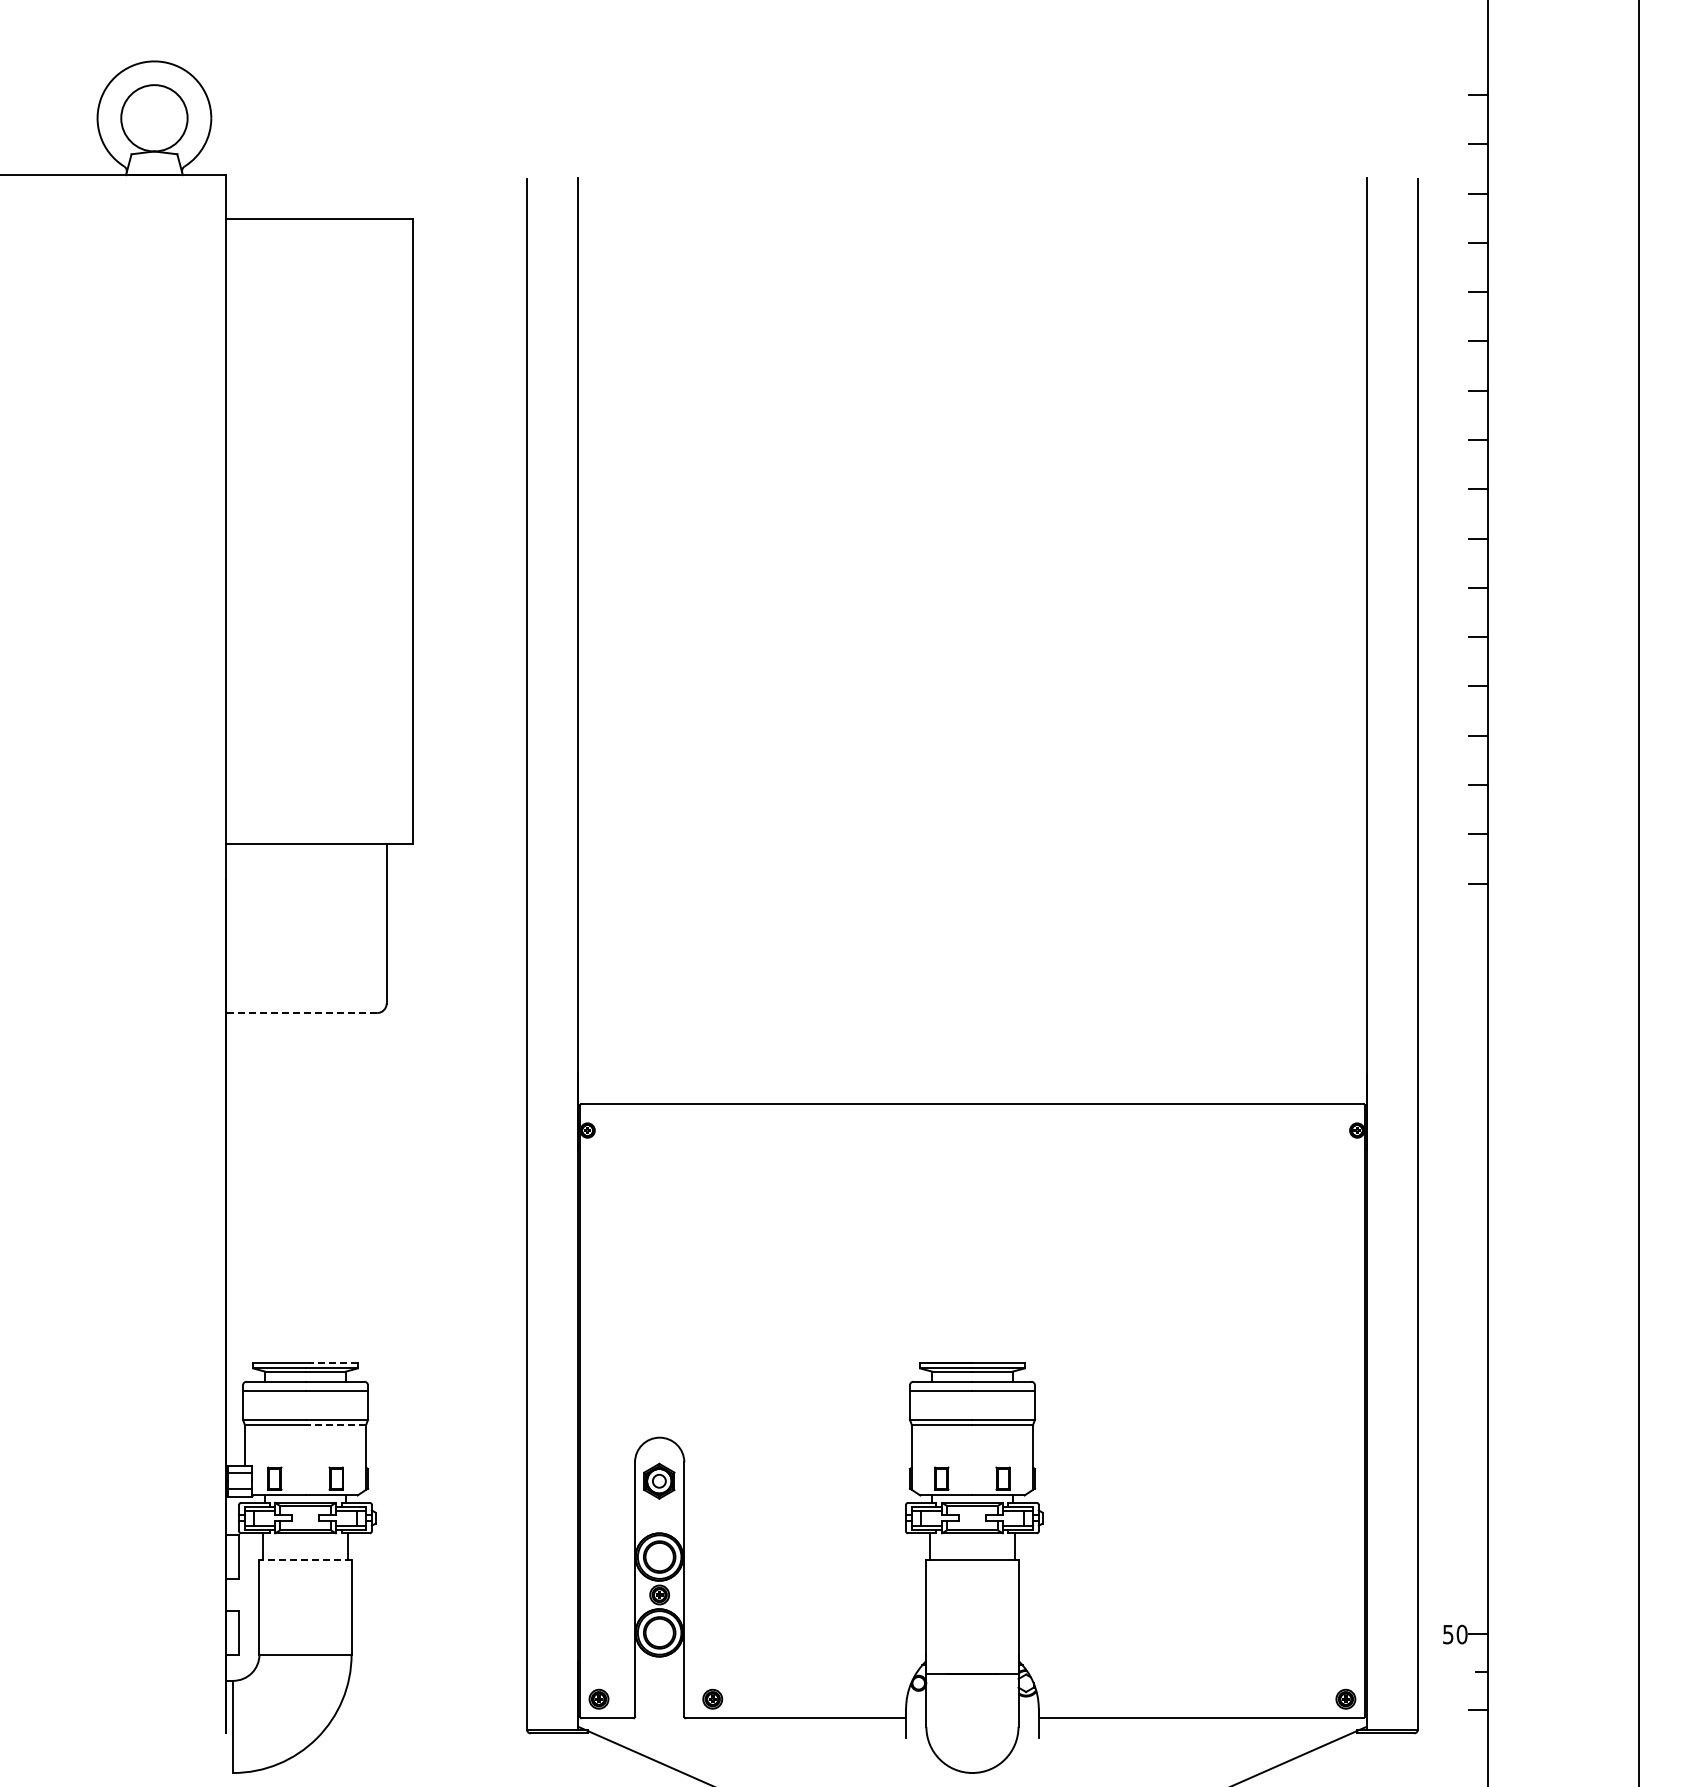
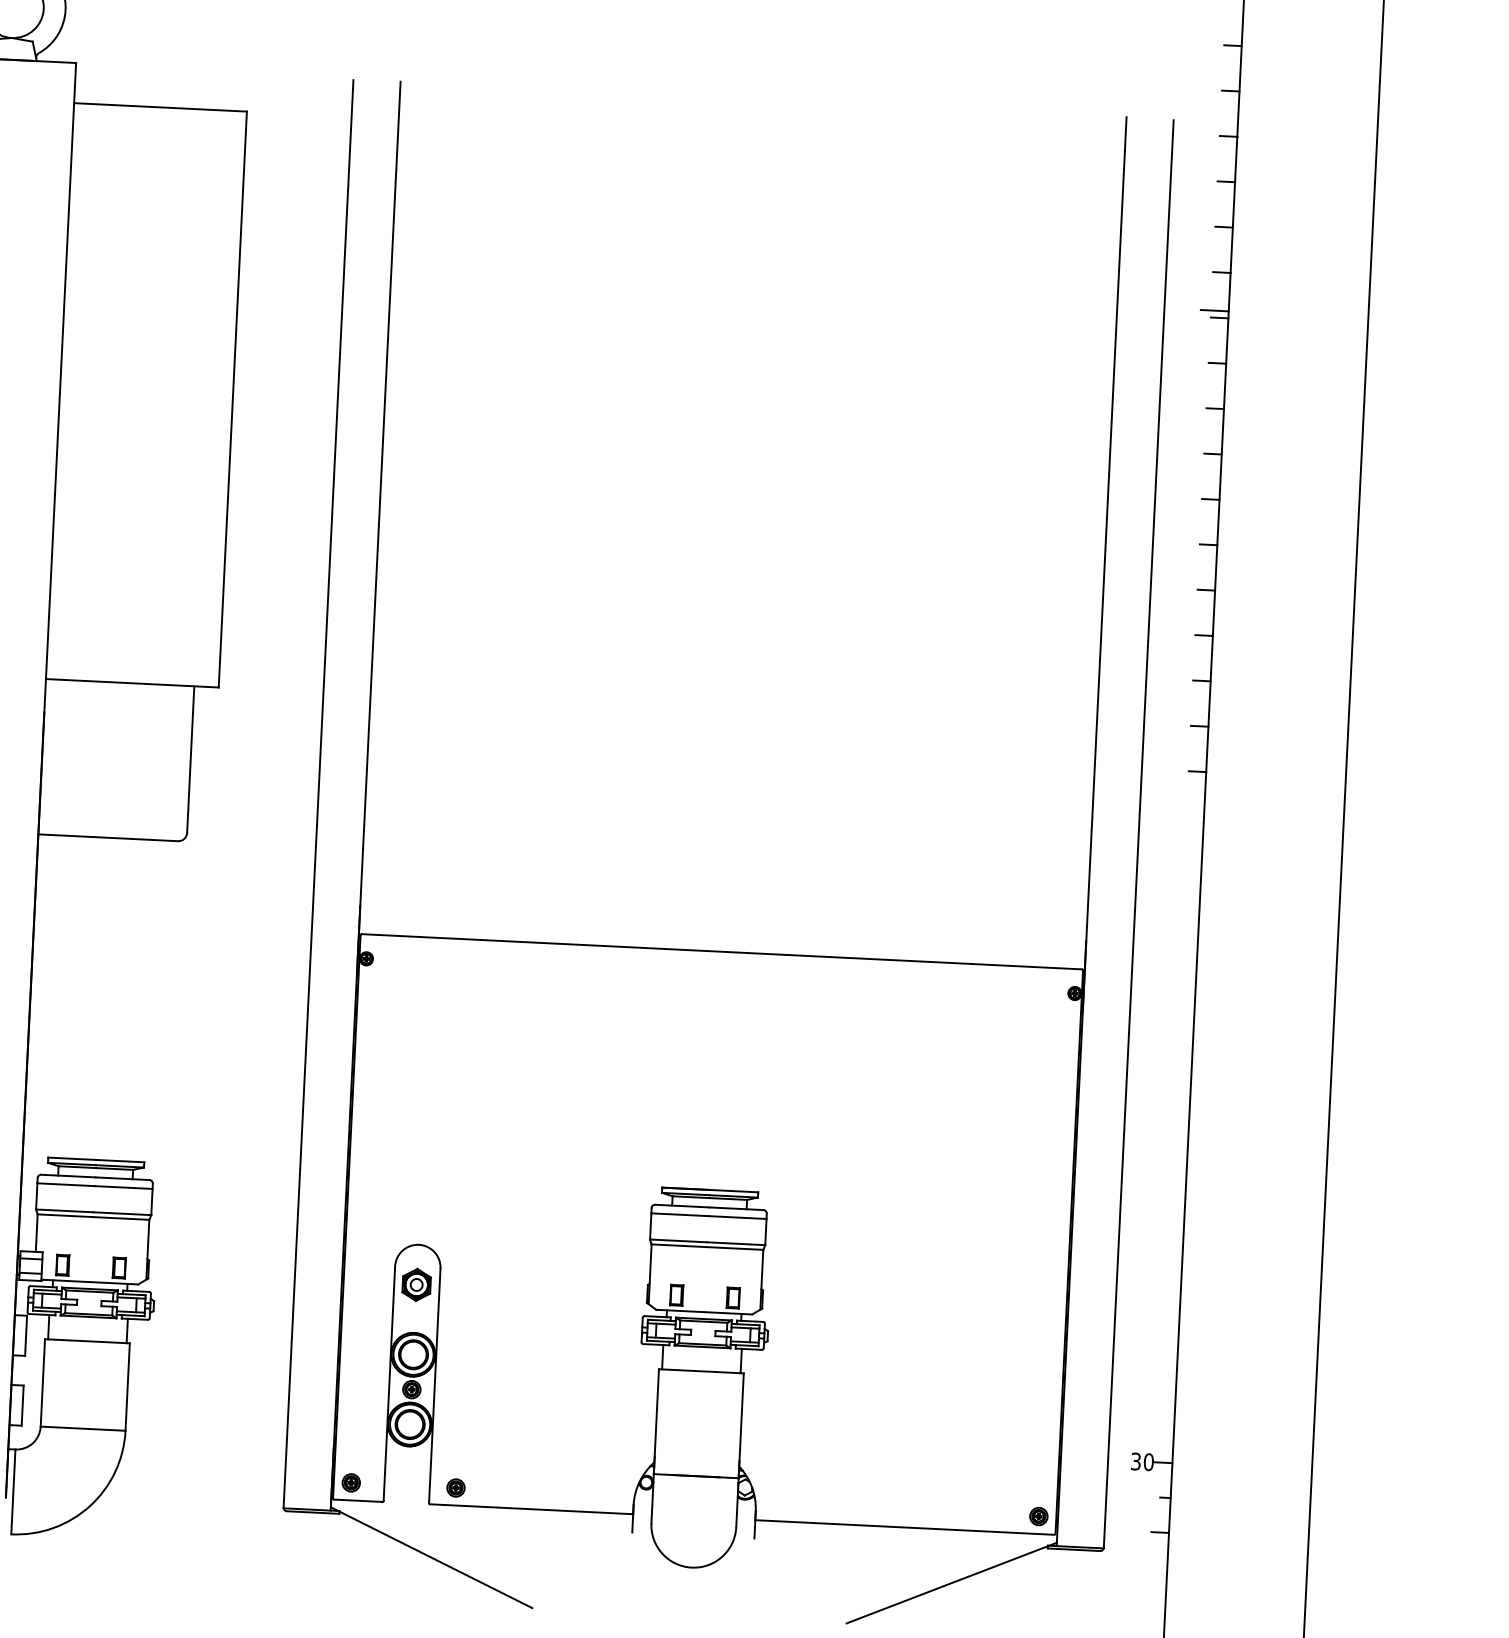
line: (1472, 383) -> (1214, 310), added
line: (301, 1013) -> (108, 838), dashed -> solid
line: (331, 1362) -> (120, 1160), dashed -> solid
line: (335, 1424) -> (121, 1218), dashed -> solid
line: (305, 1559) -> (87, 1341), dashed -> solid
text: (1448, 1633) -> (1136, 1460), 50 -> 30

